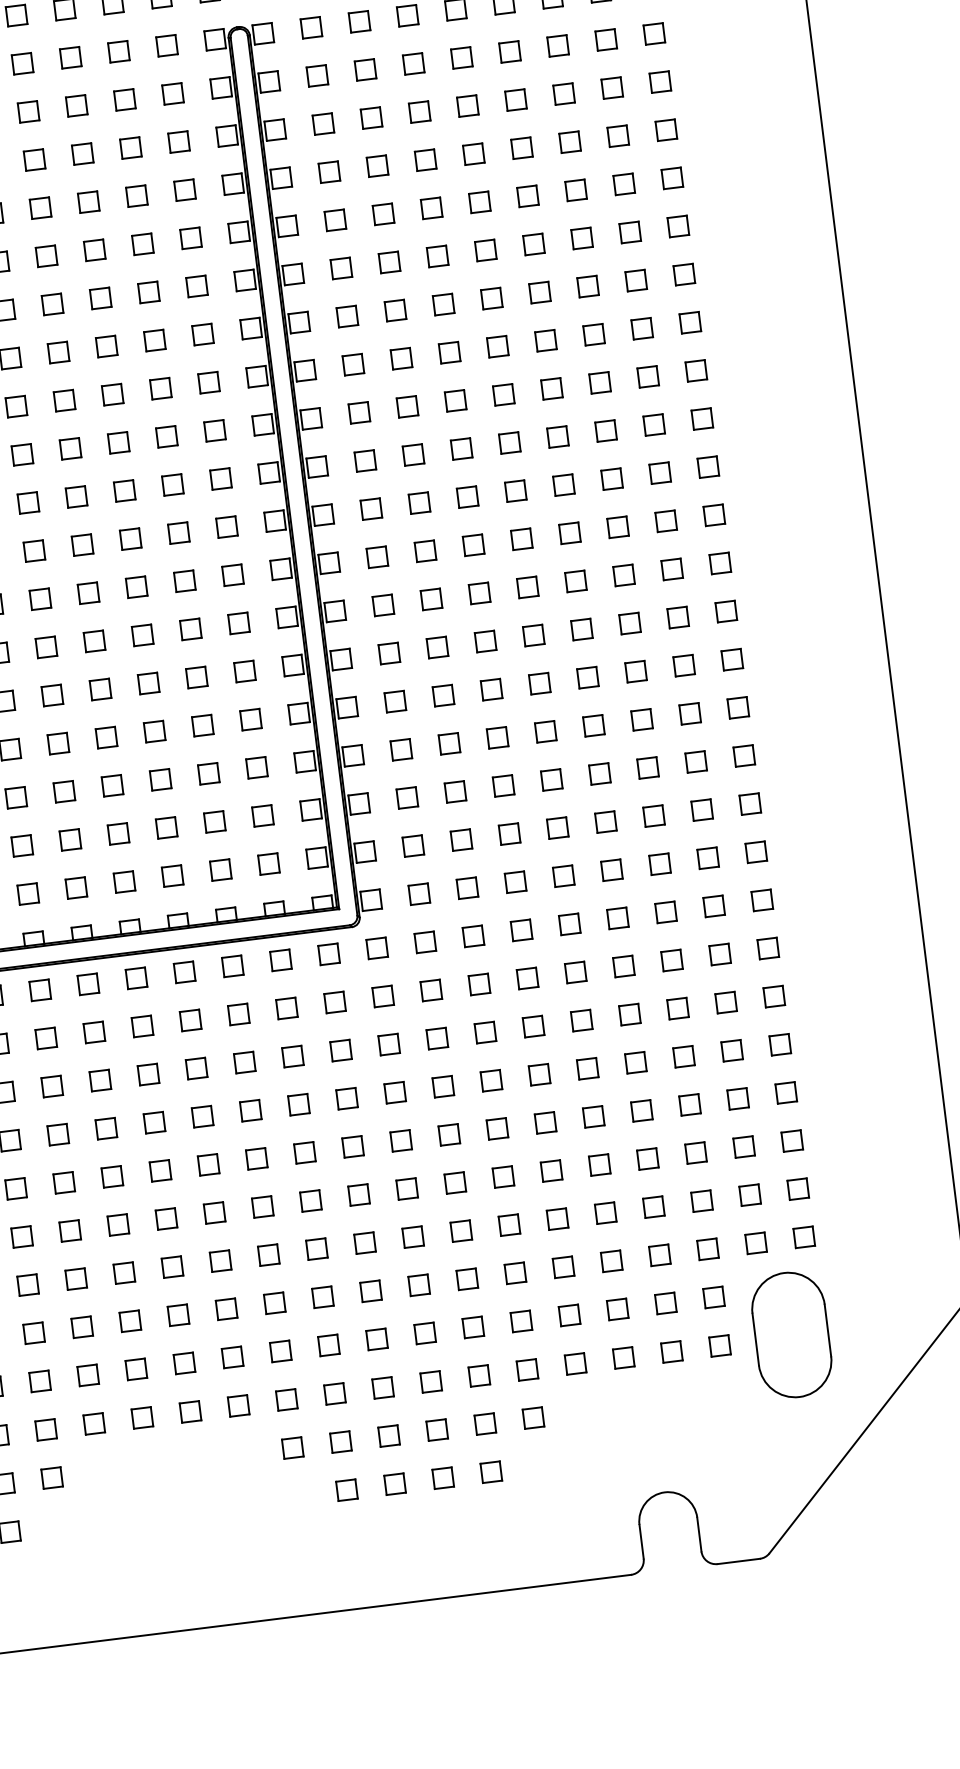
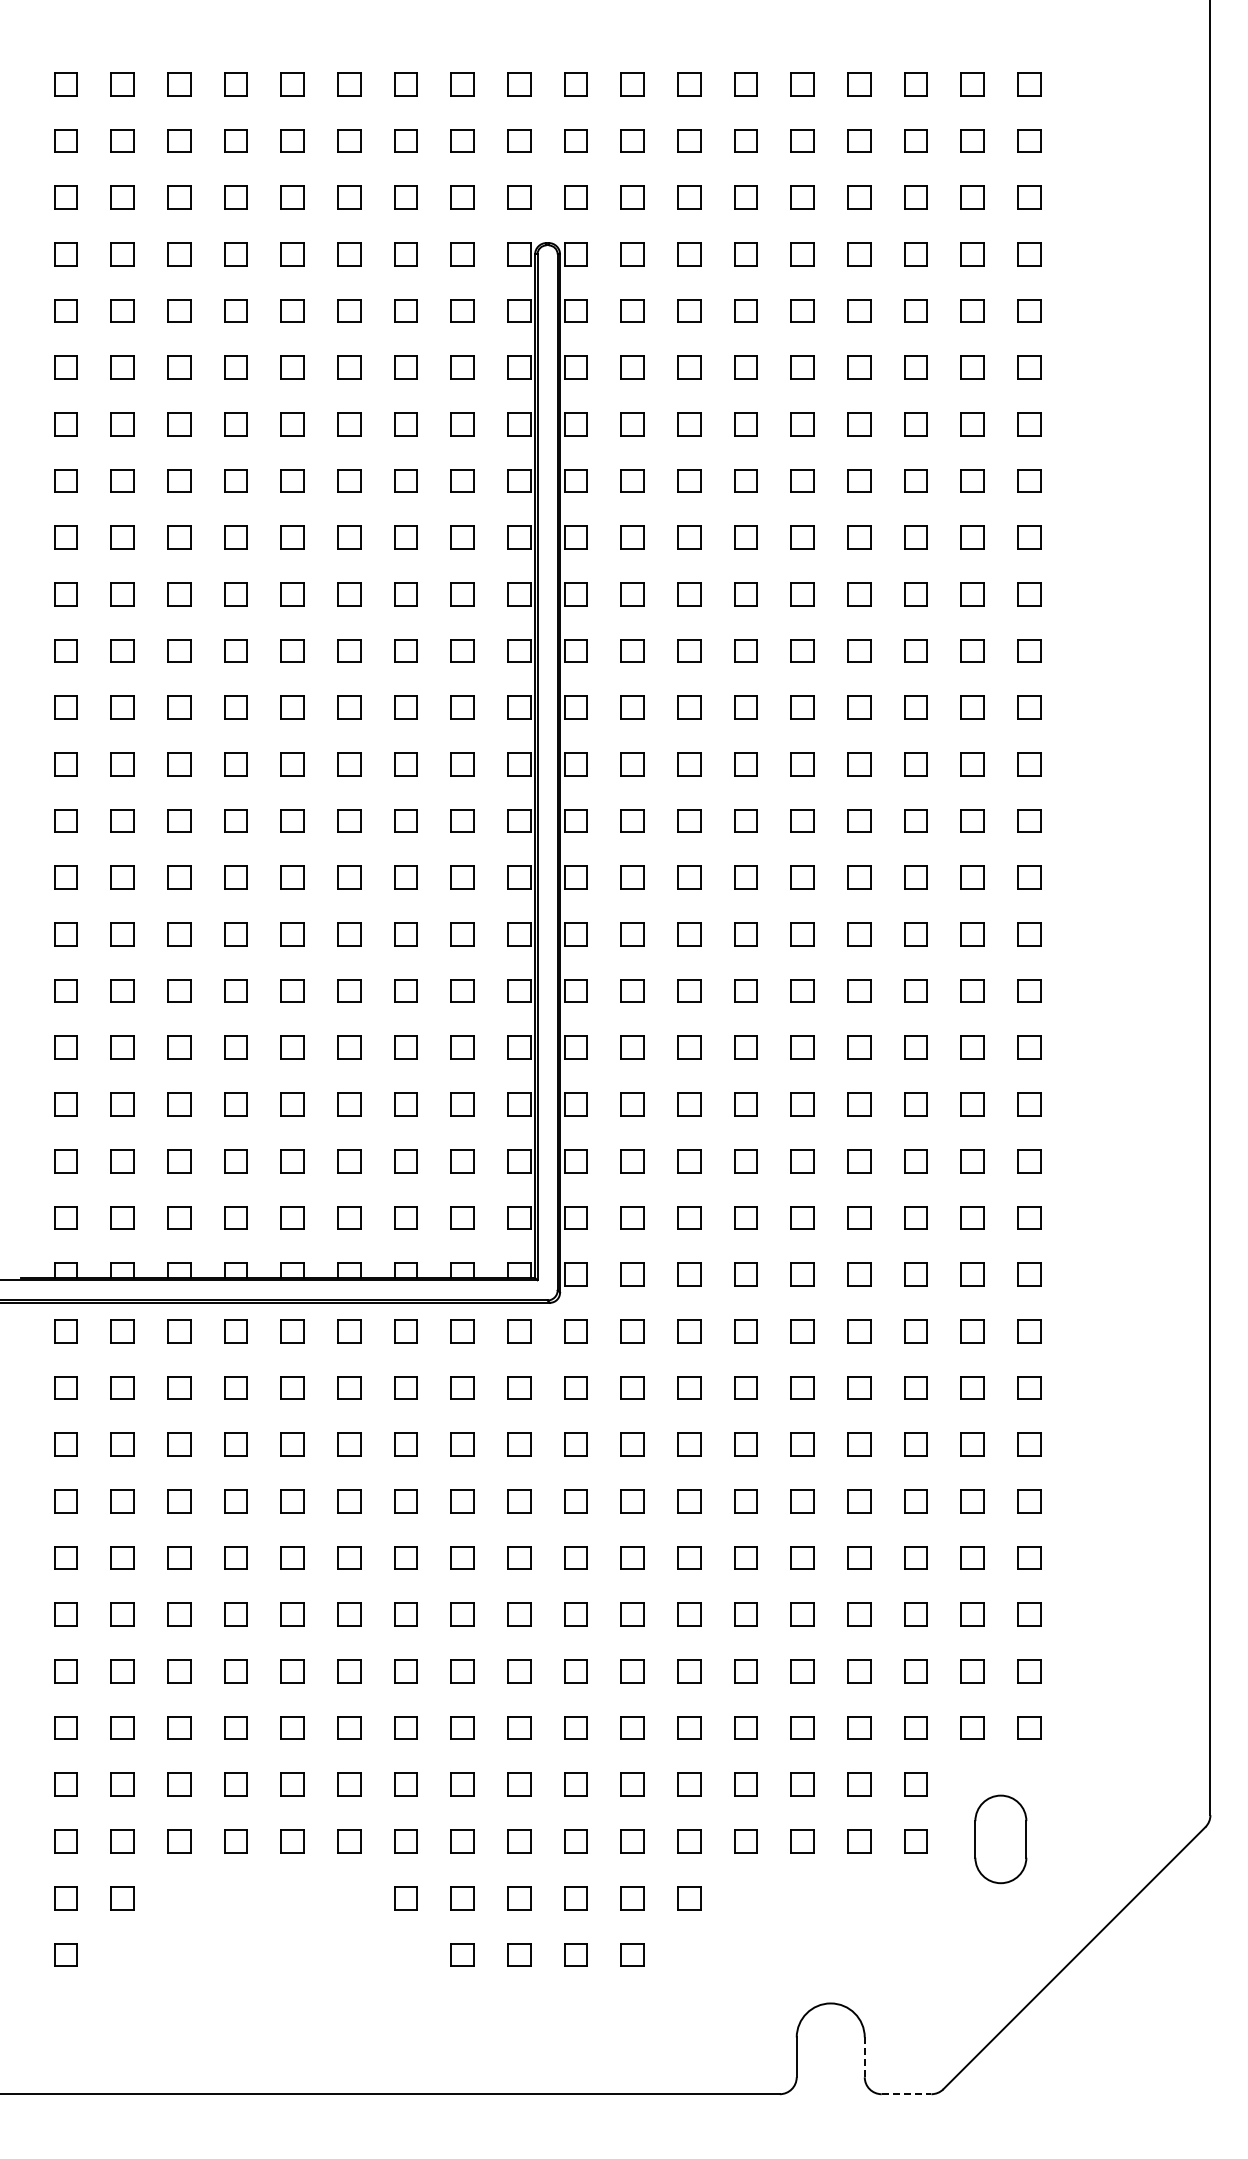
part: (791, 1335) -> (1000, 1839), size x0.6
line: (699, 1534) -> (864, 2057), solid -> dashed
line: (738, 1561) -> (906, 2094), solid -> dashed

